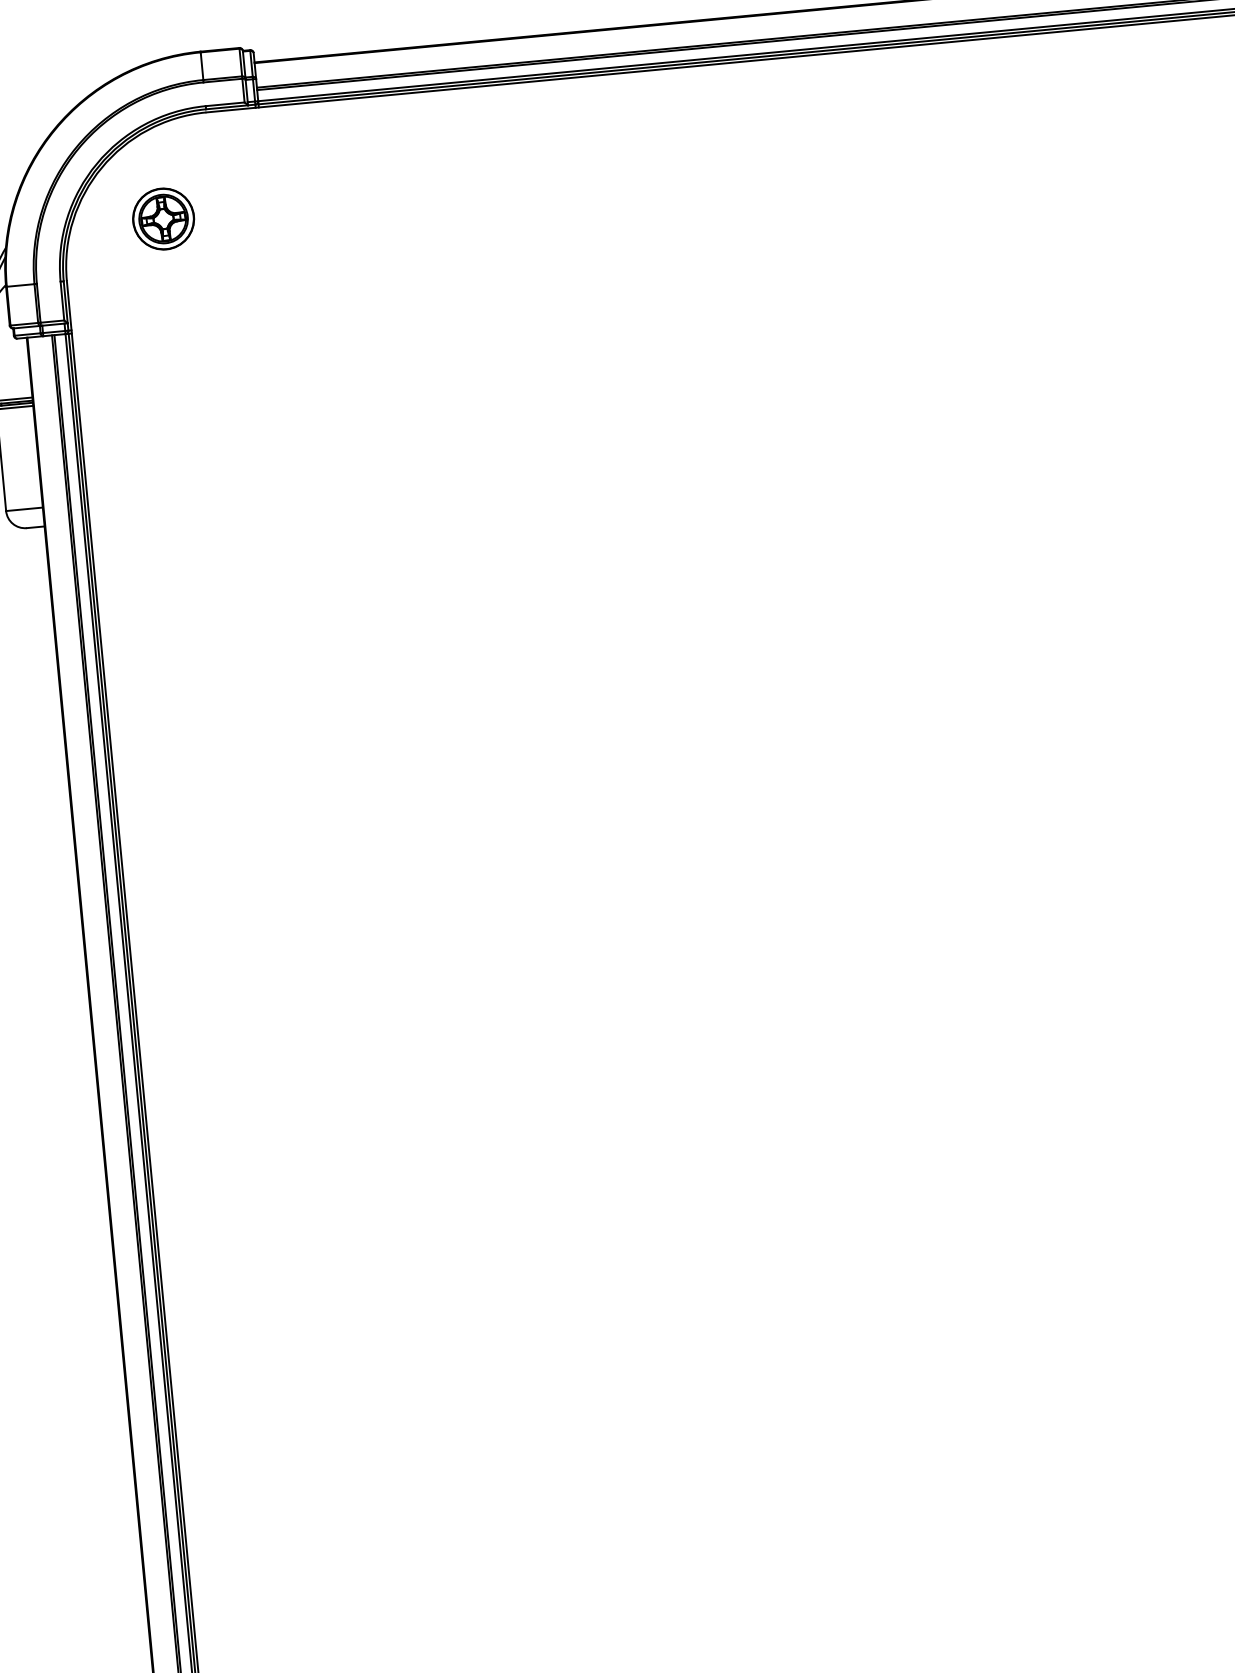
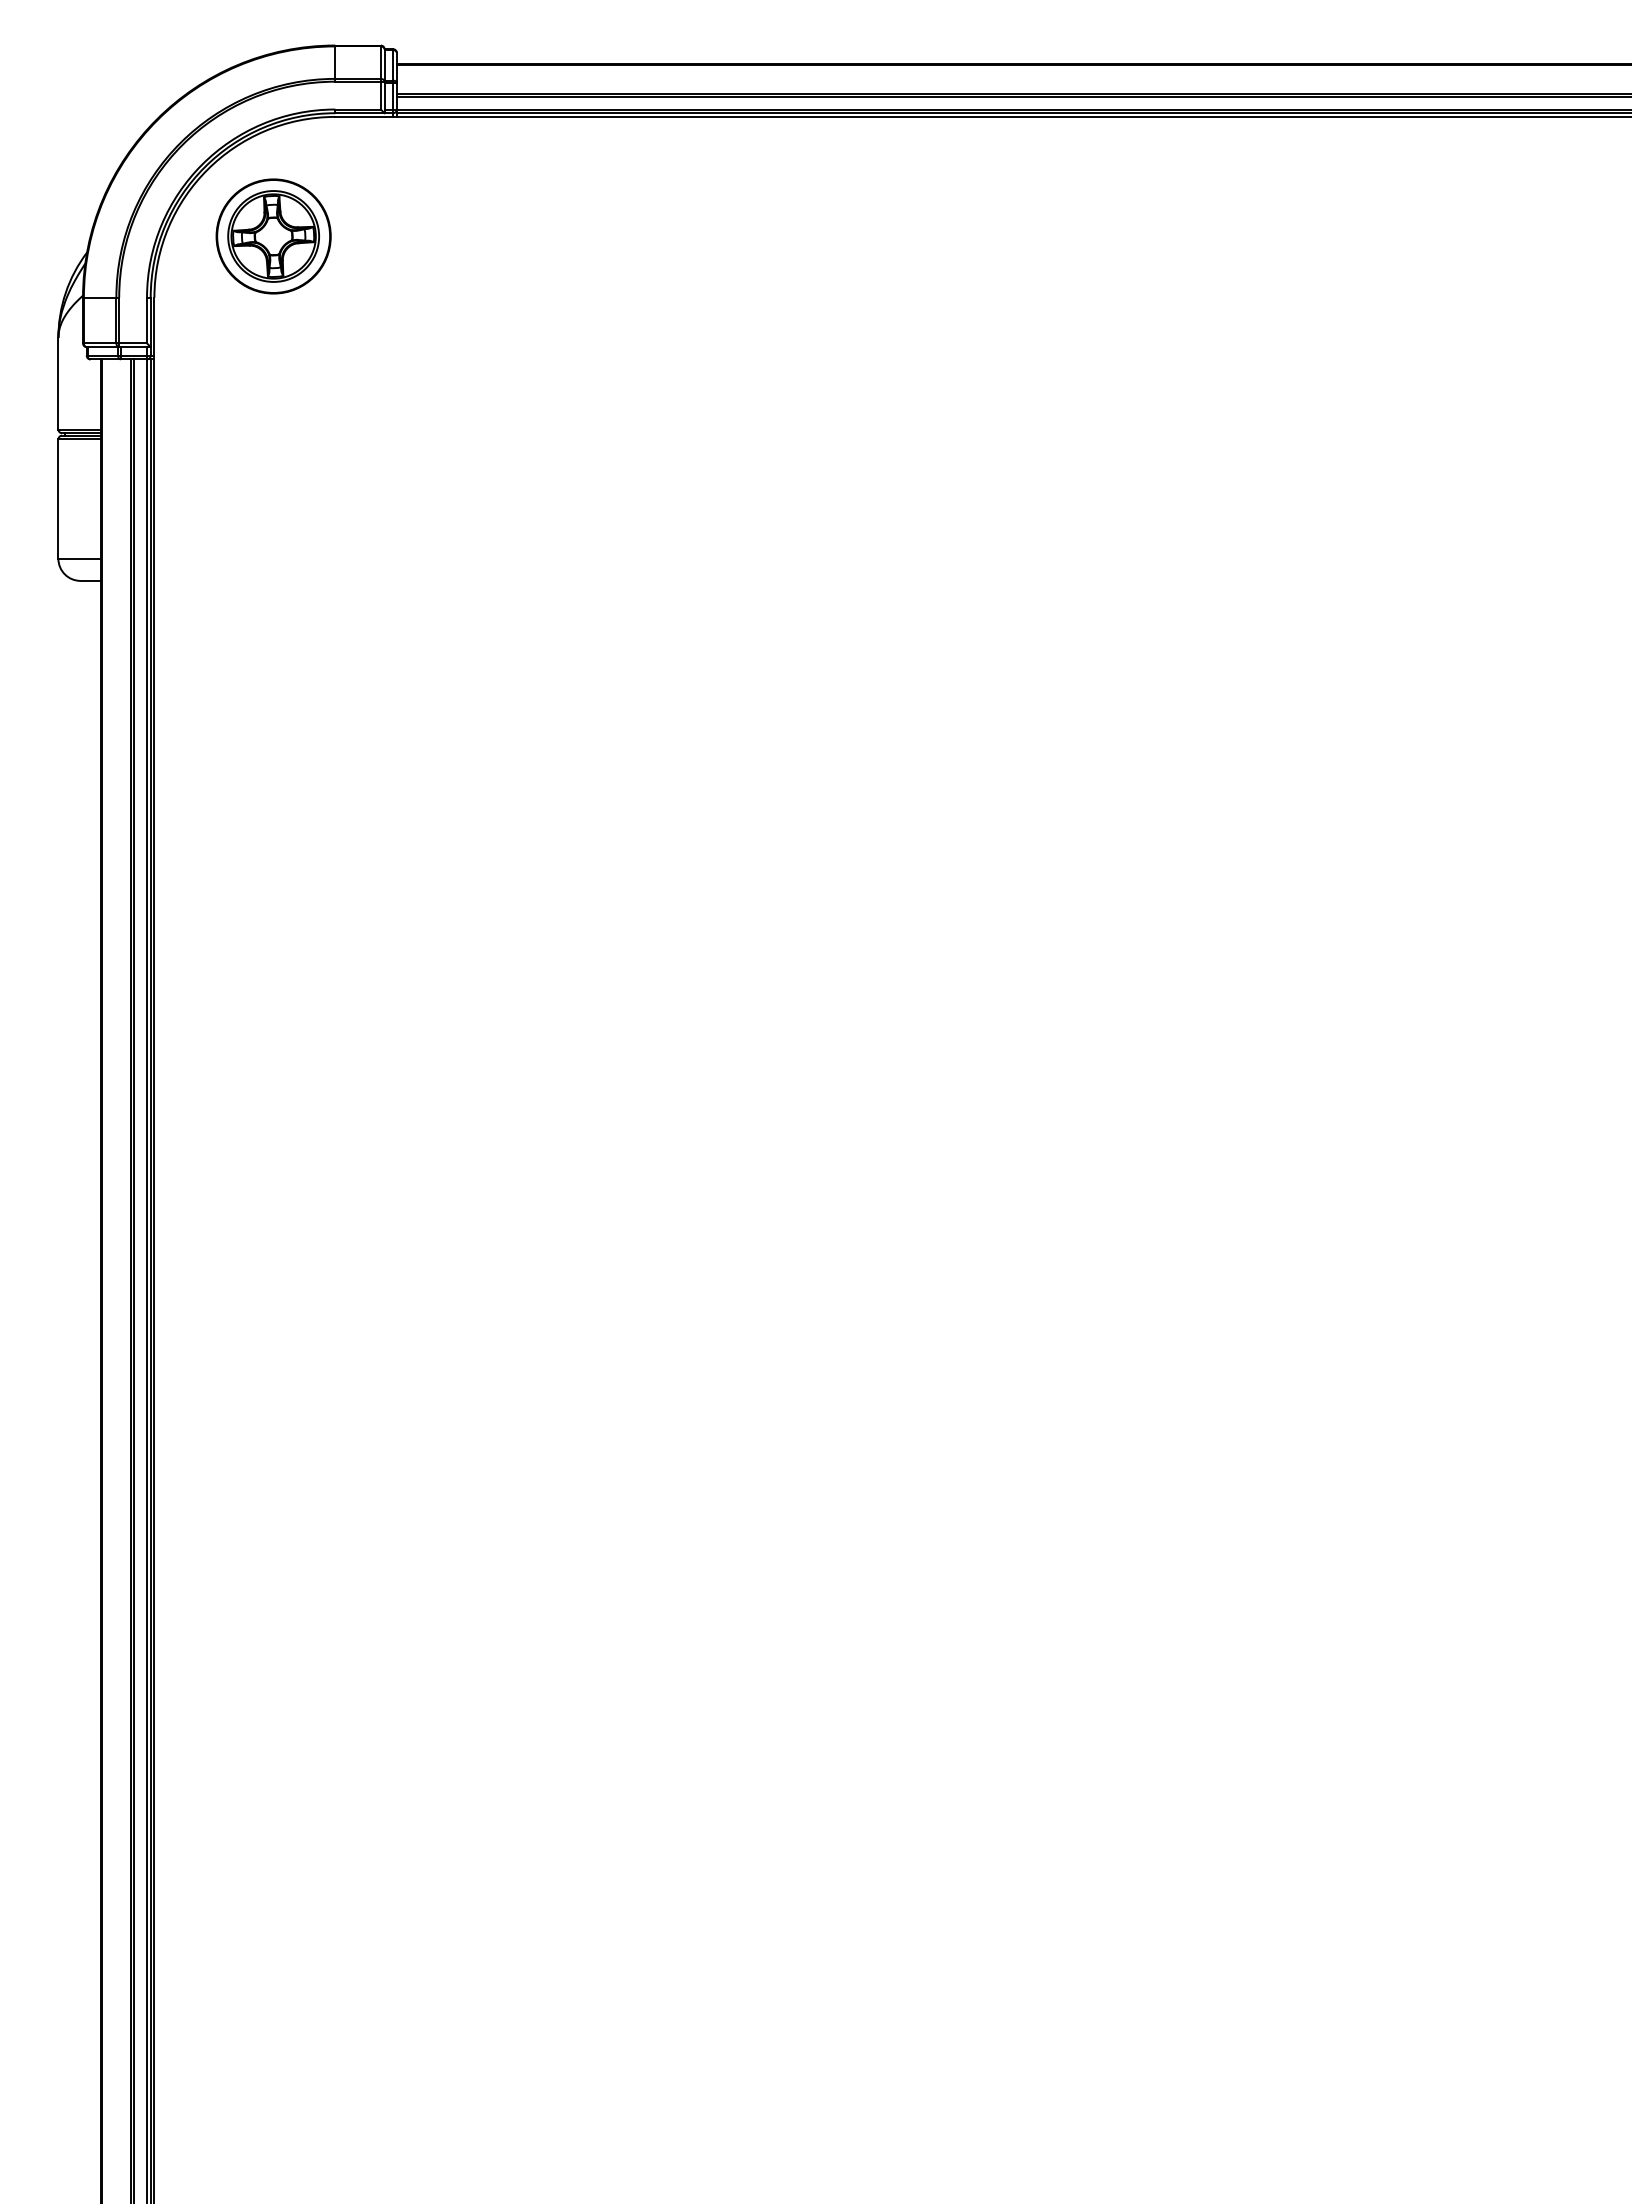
part: (163, 218) -> (273, 235), size x1.6

